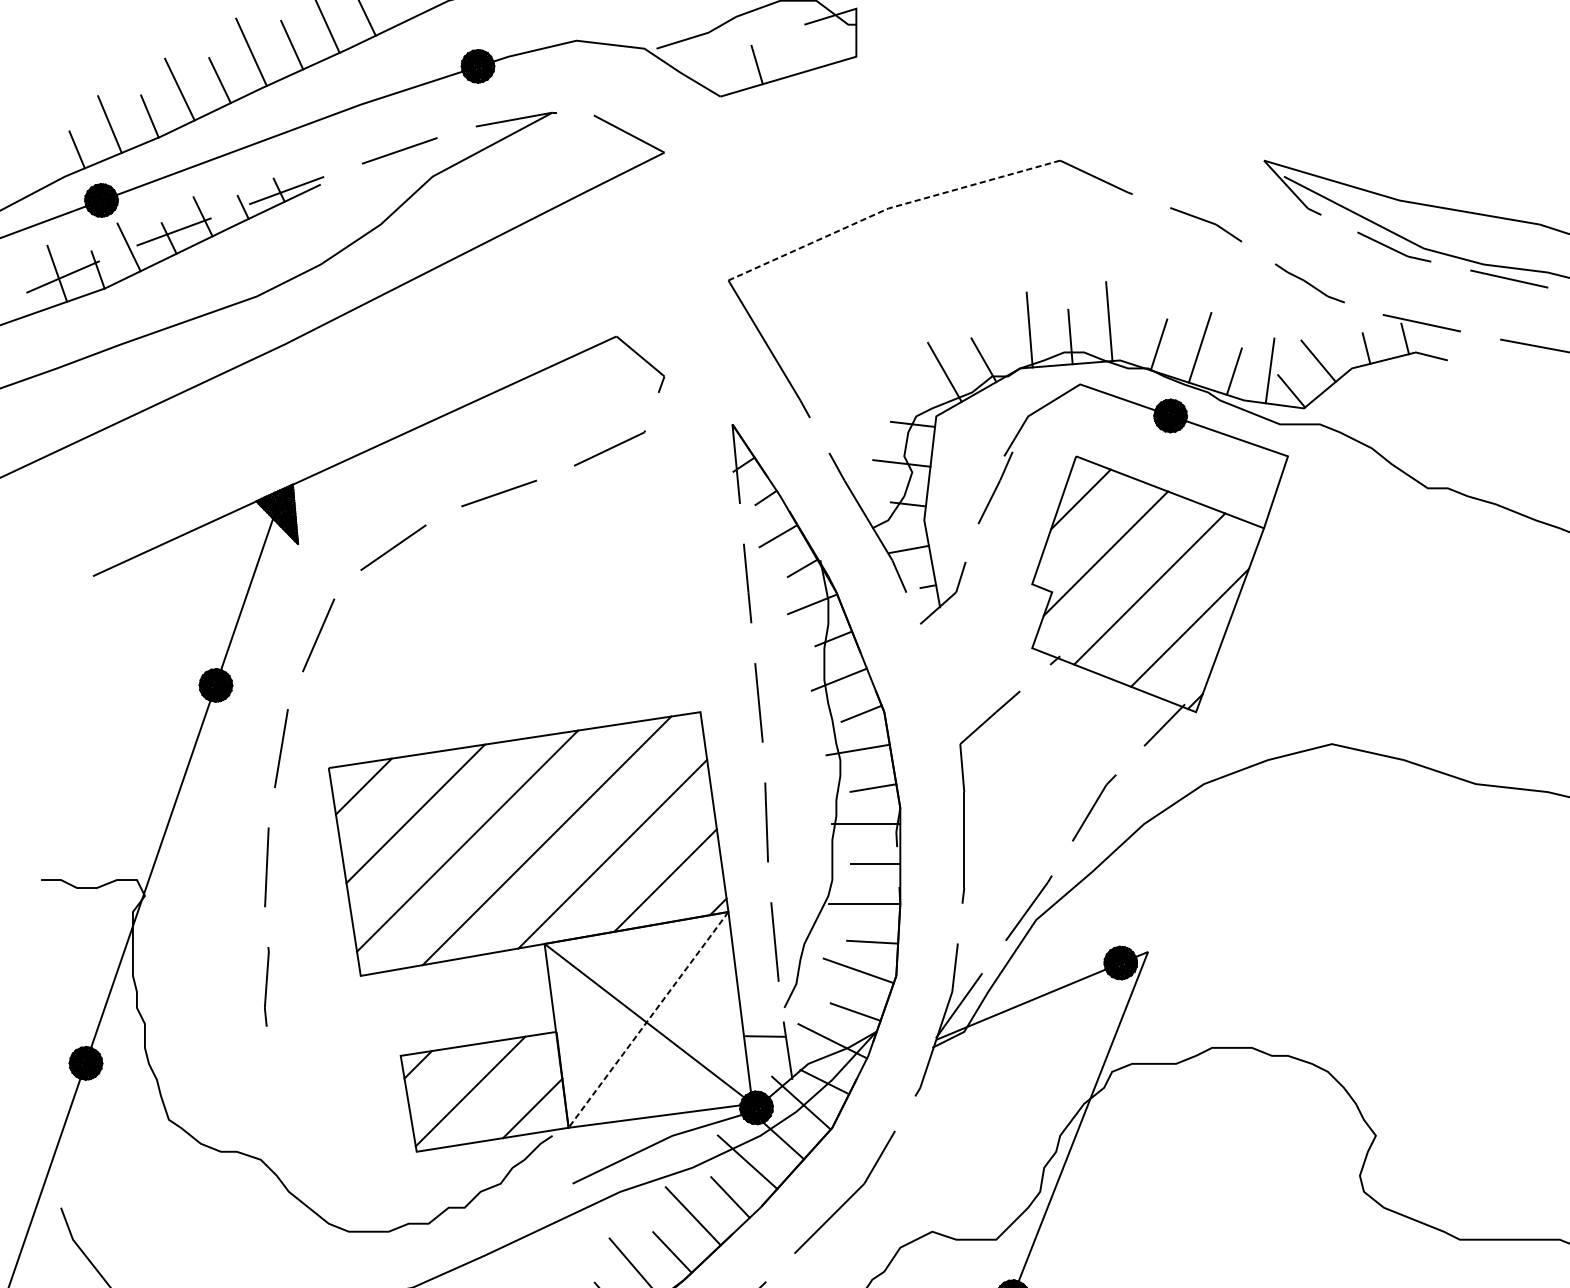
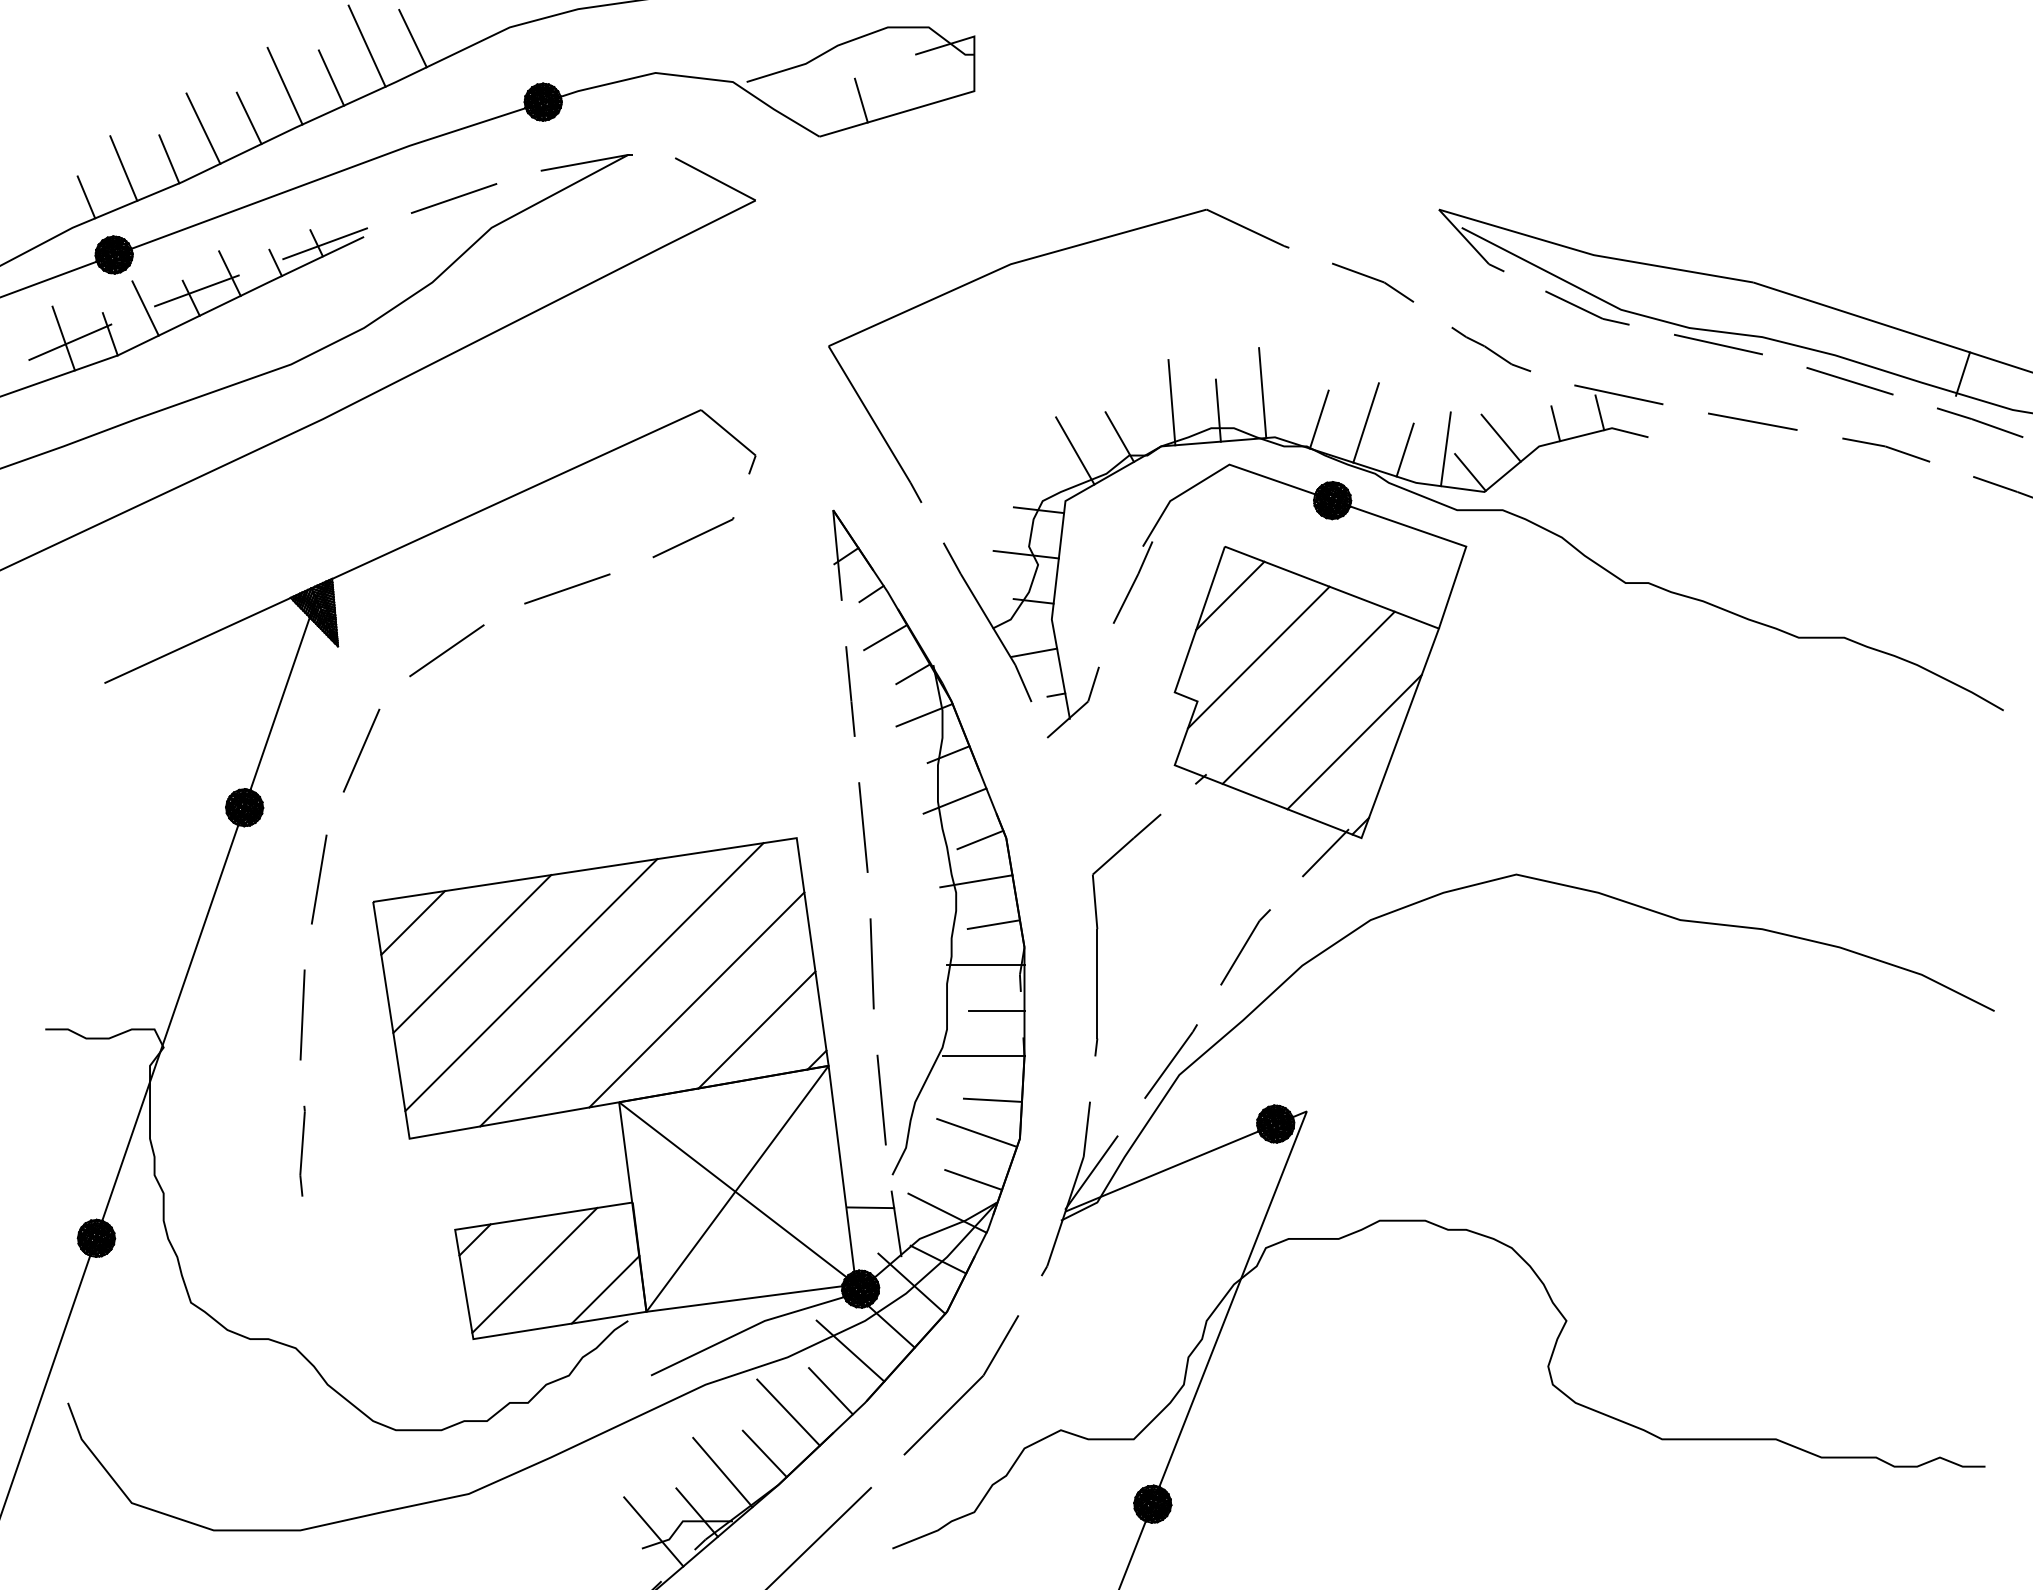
line: (889, 207) -> (1012, 263), dashed -> solid
line: (648, 1020) -> (737, 1189), dashed -> solid

